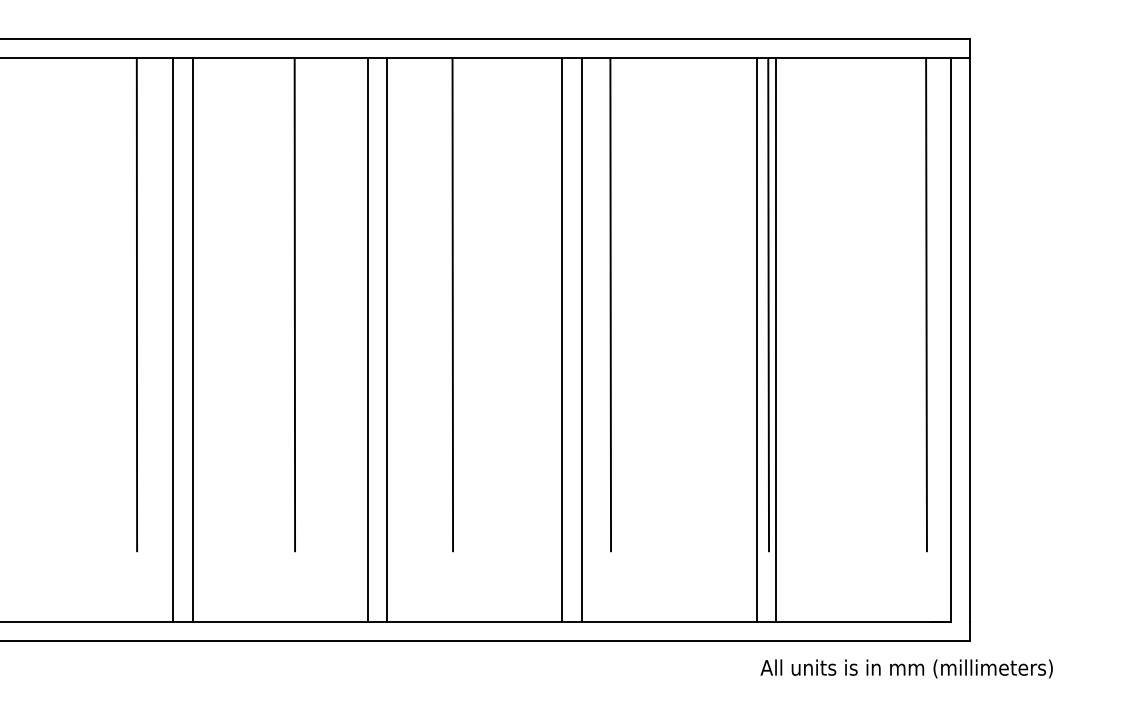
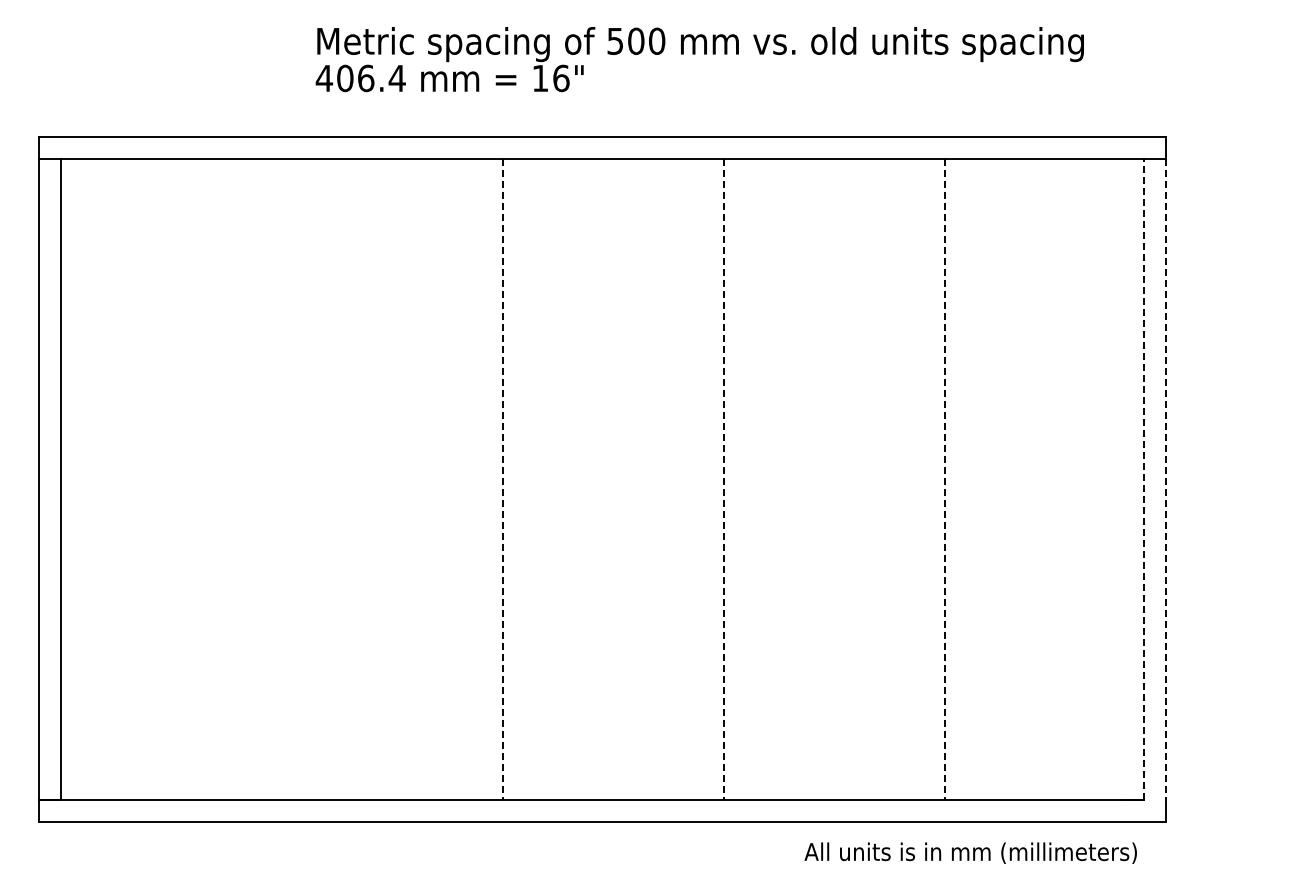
line: (137, 304) -> (218, 438), removed
line: (294, 304) -> (397, 438), removed
line: (452, 304) -> (577, 438), removed
line: (610, 304) -> (756, 438), removed
line: (768, 304) -> (936, 438), removed
line: (925, 304) -> (1115, 438), removed
line: (173, 339) -> (259, 478), removed
line: (193, 339) -> (282, 478), removed
line: (367, 339) -> (480, 478), removed
line: (562, 339) -> (702, 478), removed
line: (756, 339) -> (923, 478), removed
line: (951, 339) -> (1144, 478), solid -> dashed
line: (387, 340) -> (503, 479), solid -> dashed
line: (581, 340) -> (724, 479), solid -> dashed
line: (776, 340) -> (945, 479), solid -> dashed
line: (970, 340) -> (1166, 479), solid -> dashed
text: (906, 668) -> (970, 852), moved

